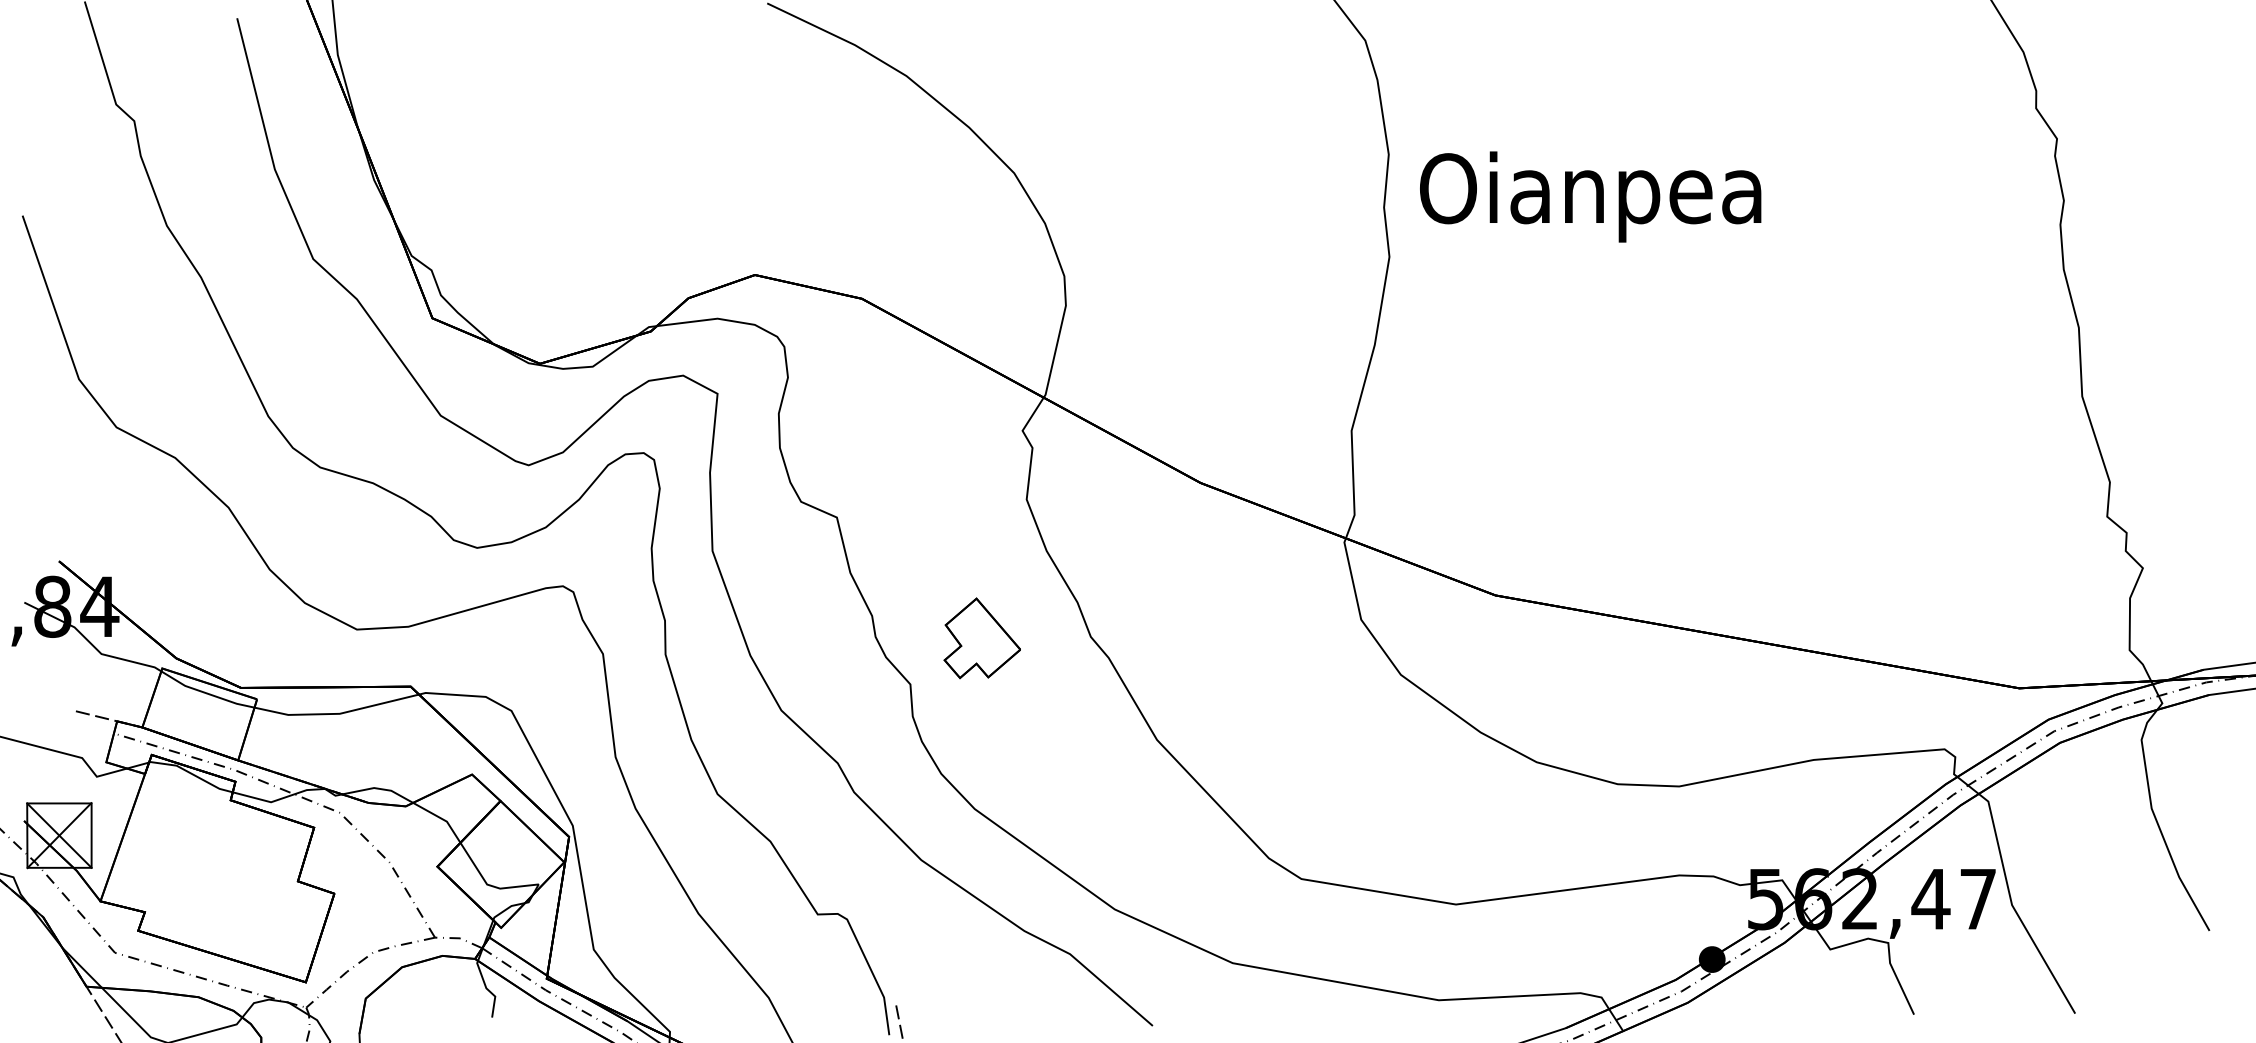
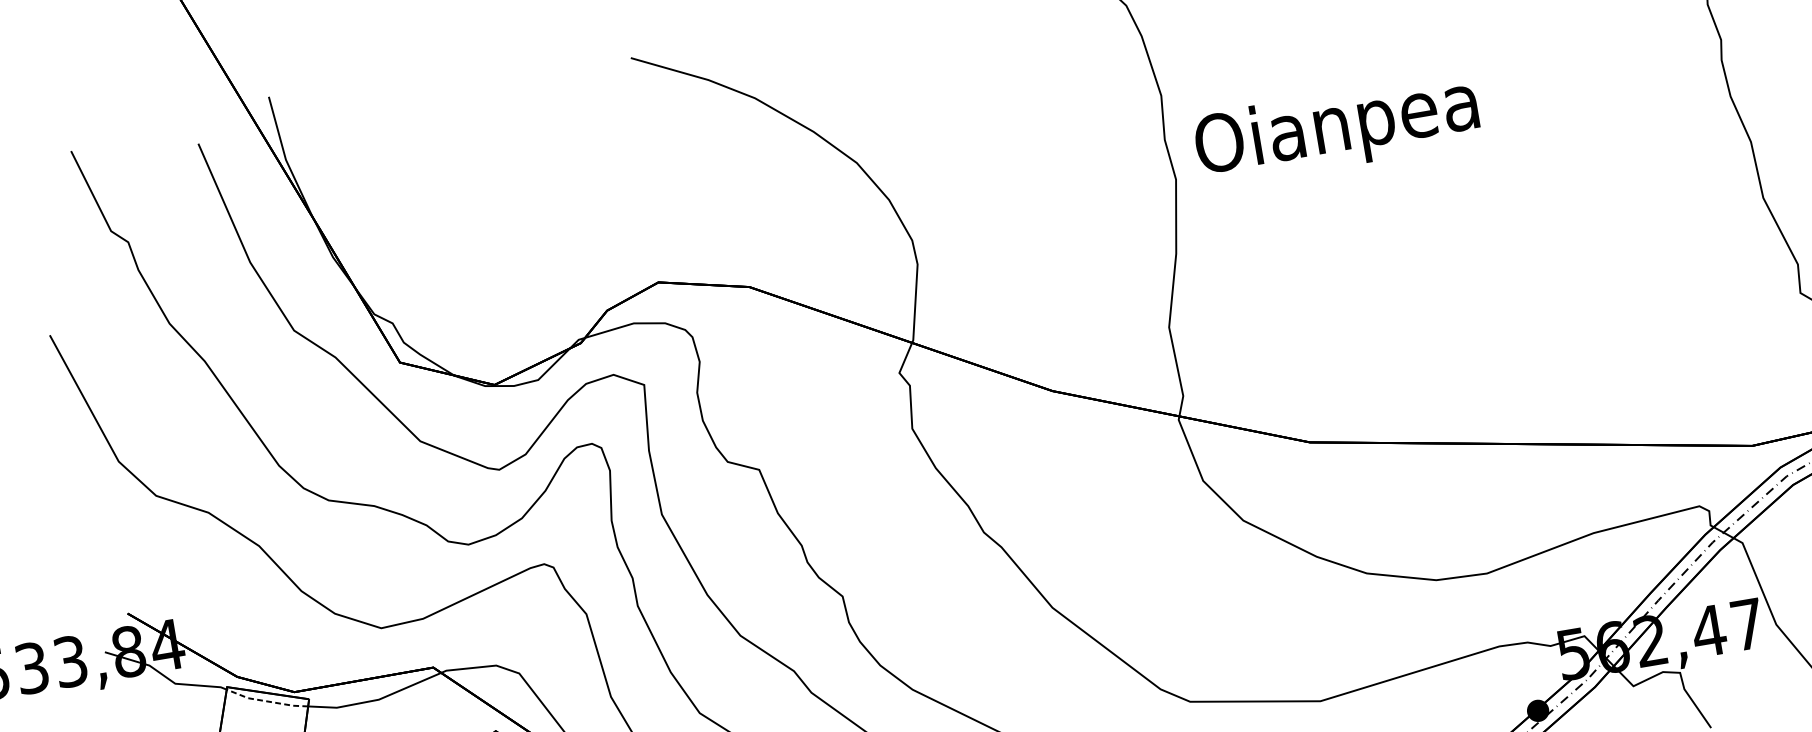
text: (1590, 196) -> (1337, 129), moved
part: (981, 638) -> (894, 548), removed
line: (206, 693) -> (266, 701), solid -> dashed

